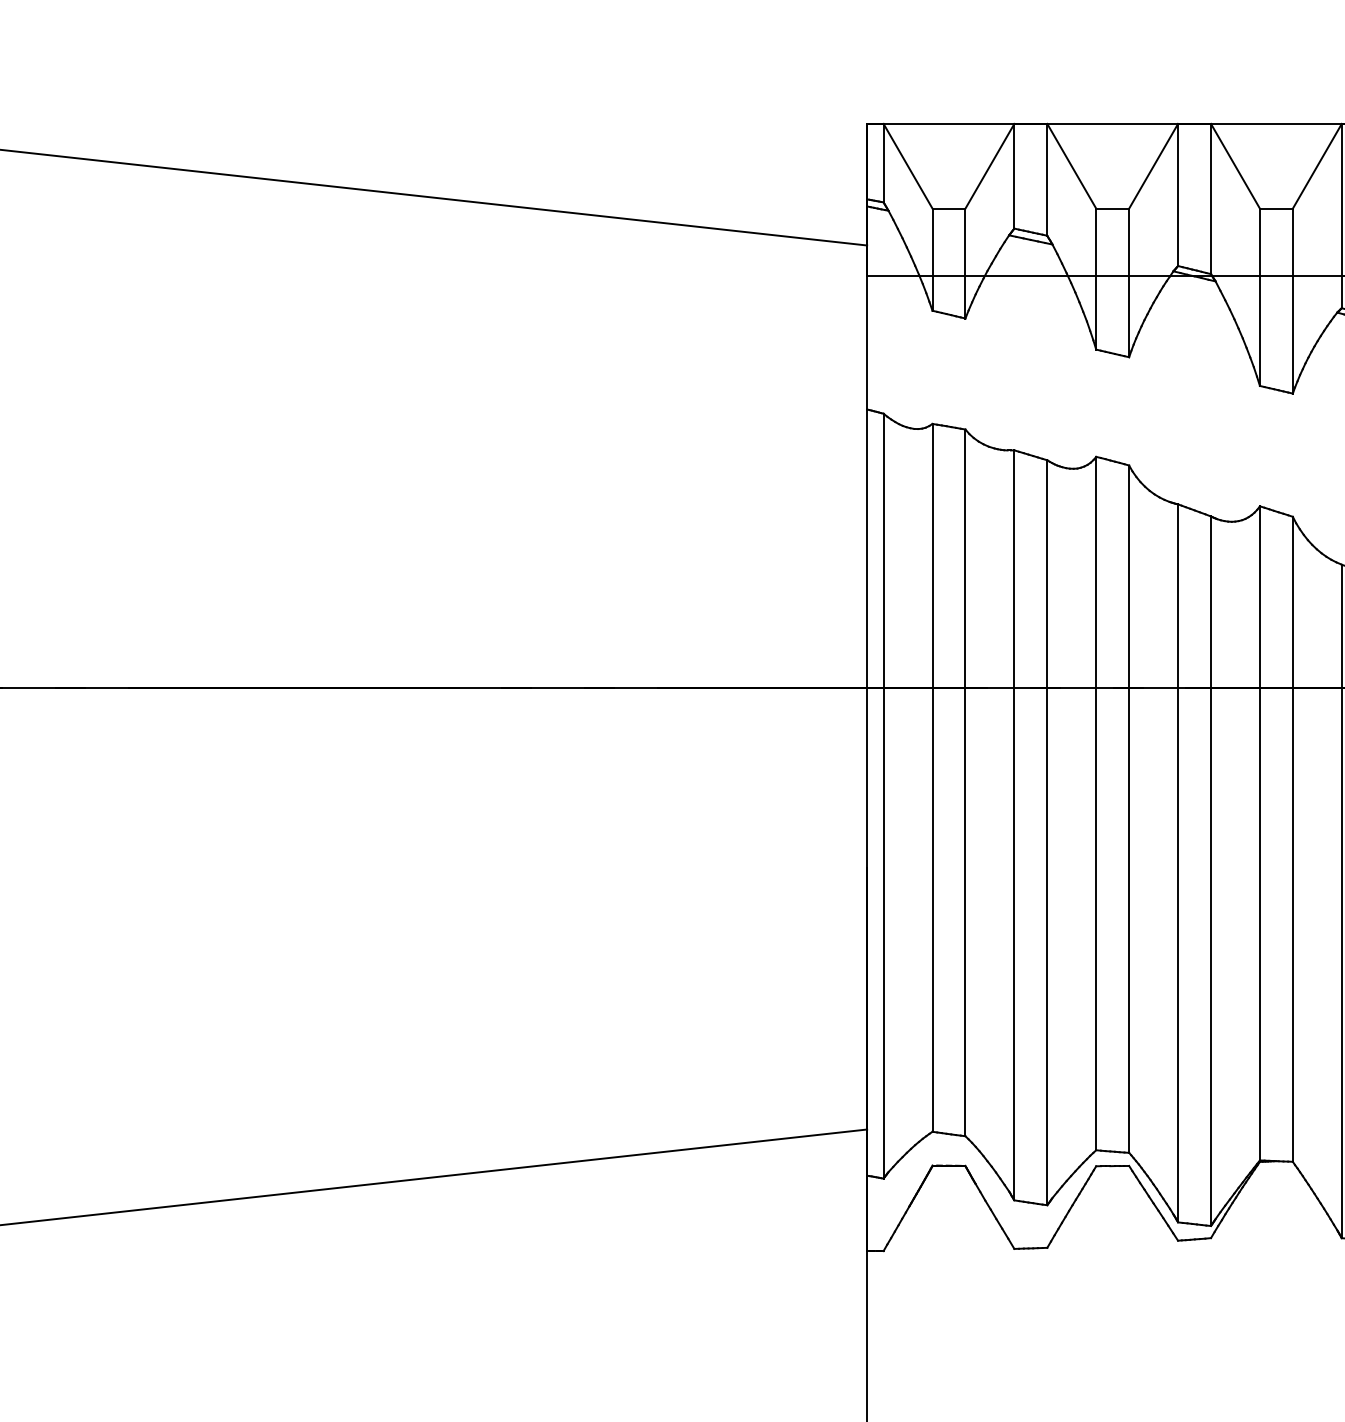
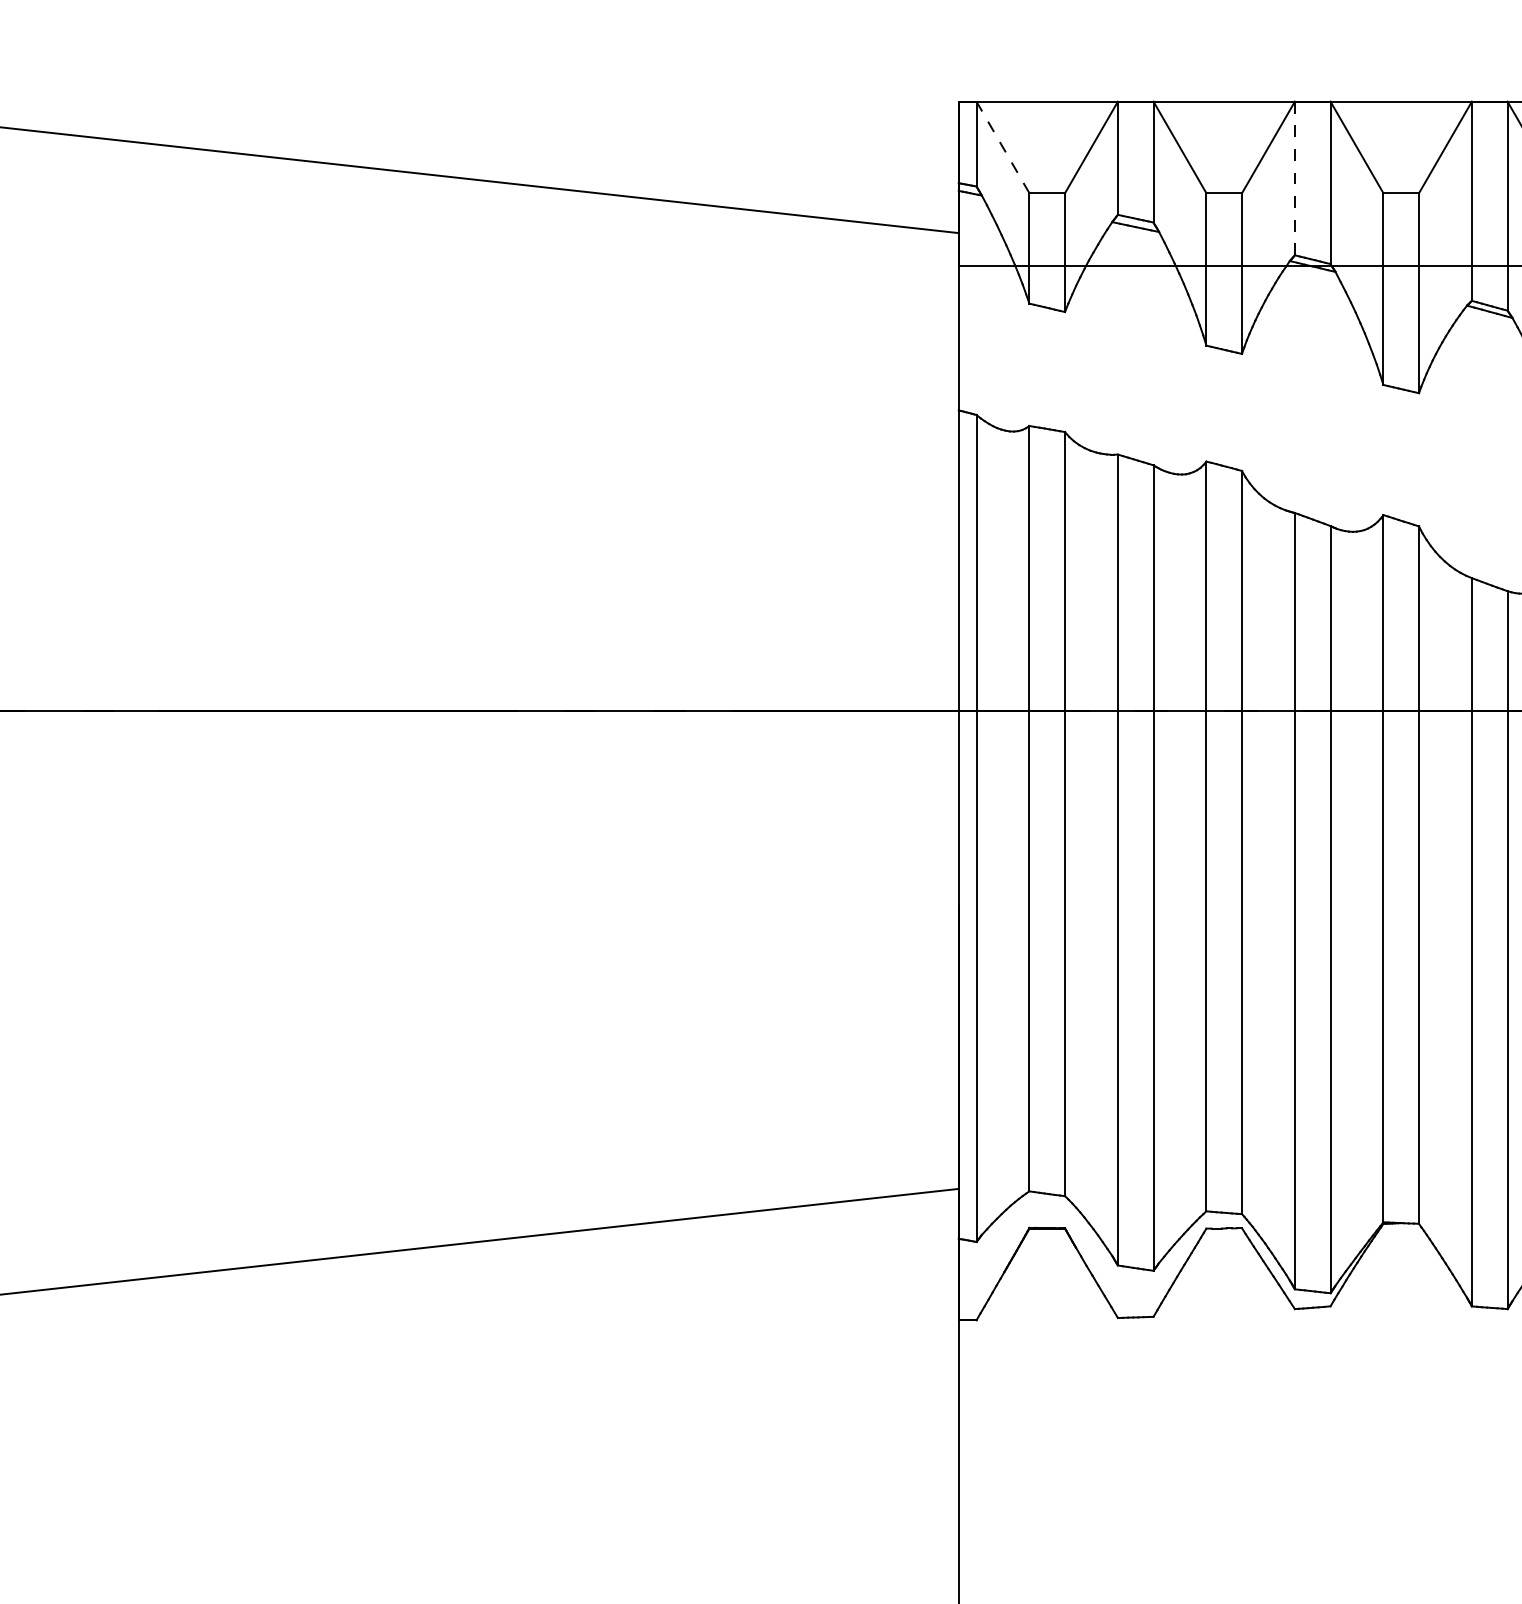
line: (907, 166) -> (1002, 147), solid -> dashed
line: (1177, 194) -> (1294, 178), solid -> dashed

